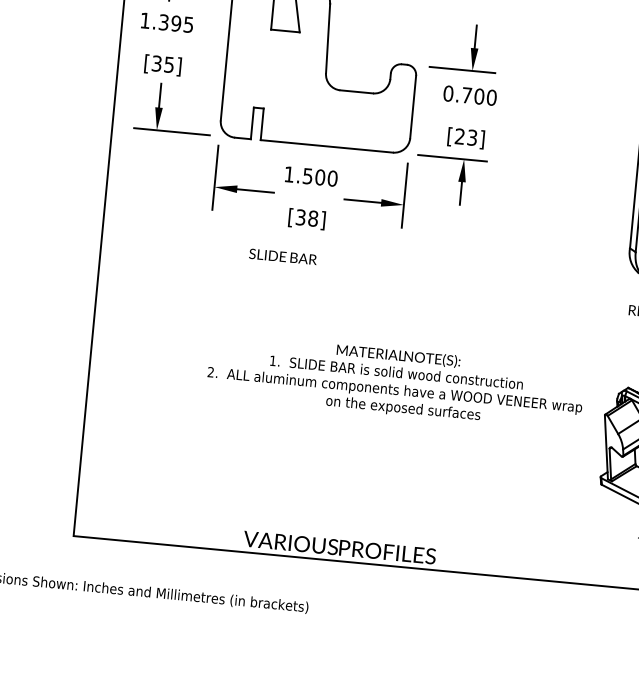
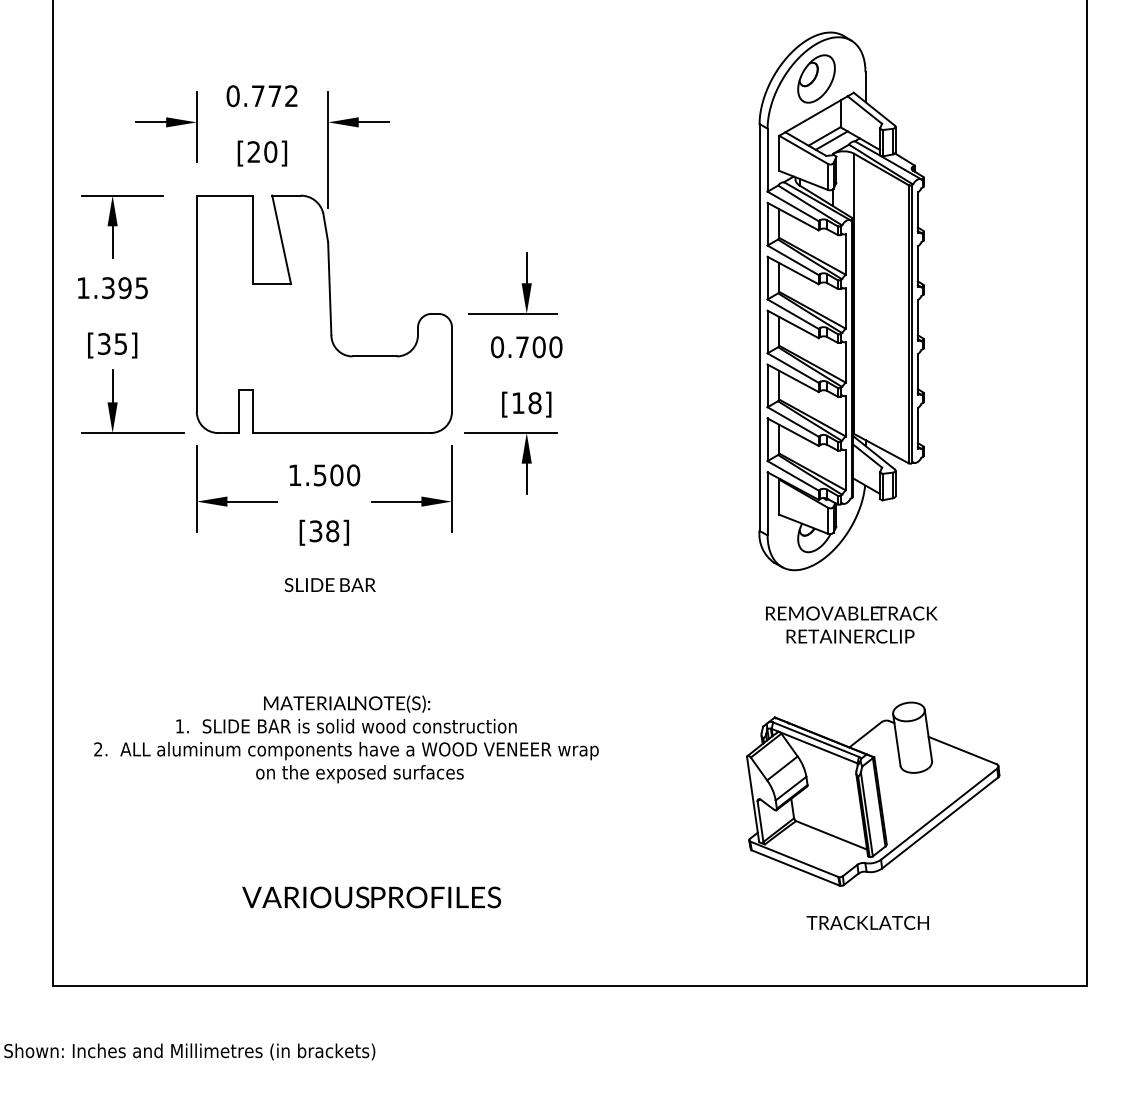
text: (466, 137) -> (526, 403), [23] -> [18]
text: (282, 257) -> (329, 585), moved
text: (395, 382) -> (346, 739), moved
text: (339, 547) -> (371, 897), moved

